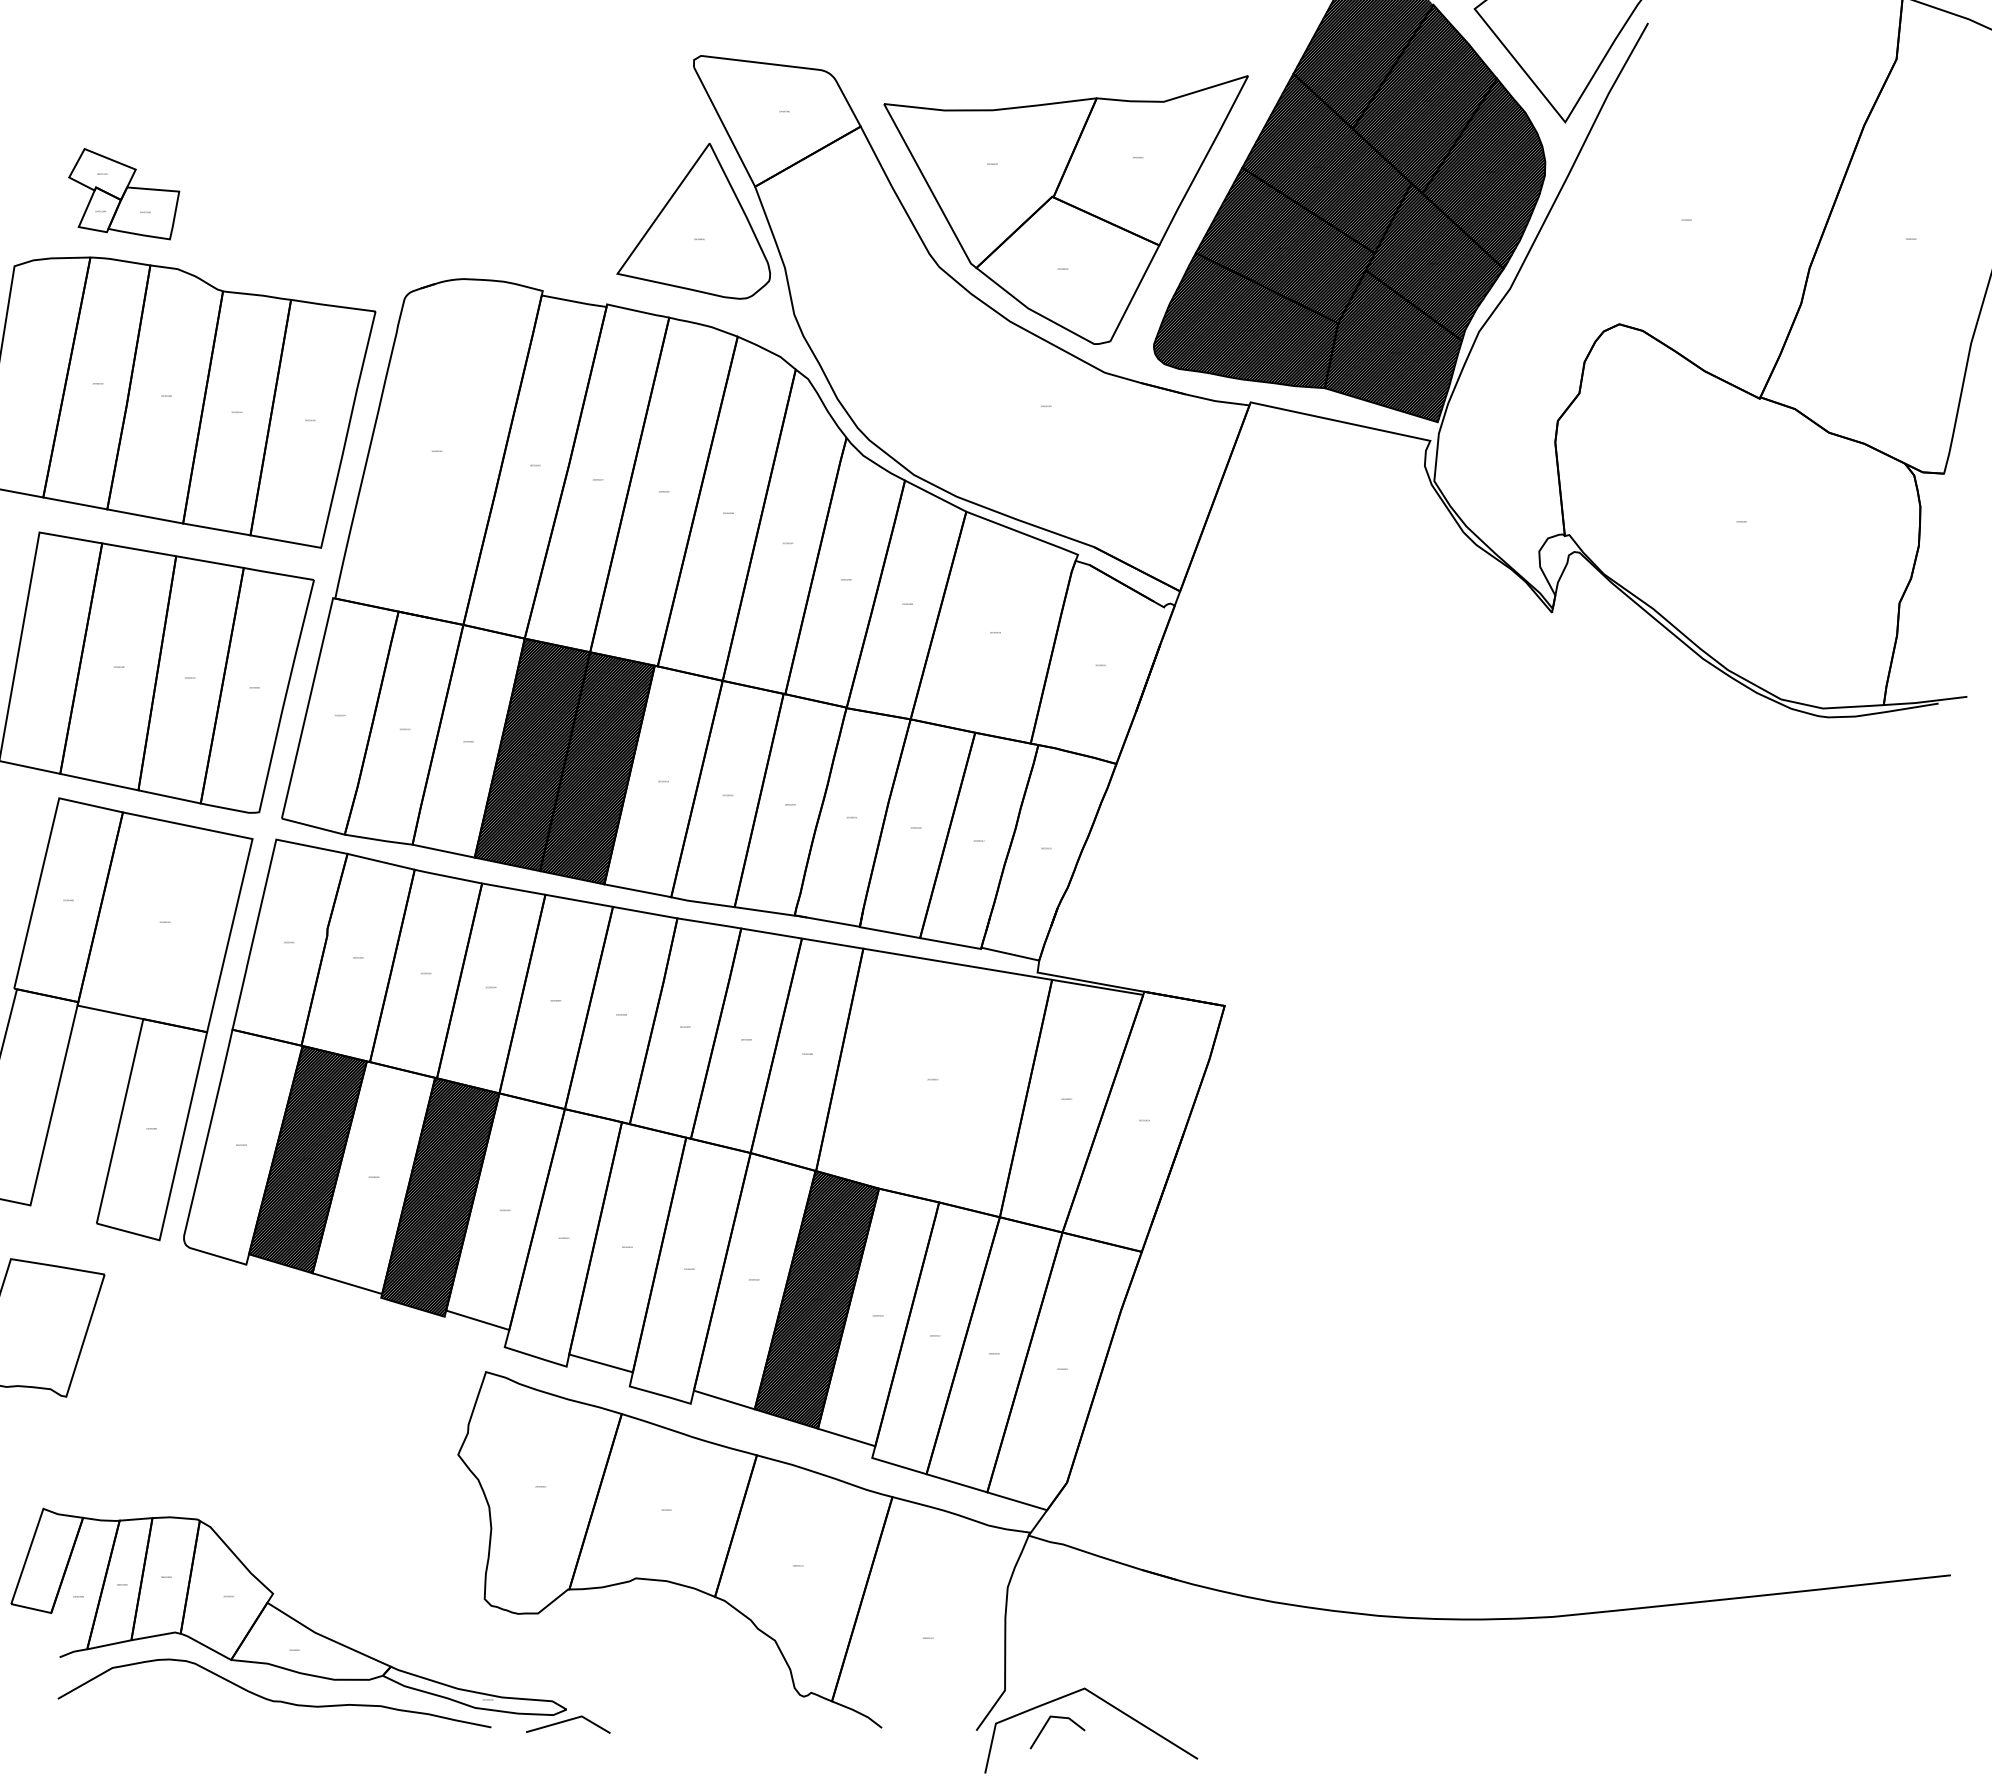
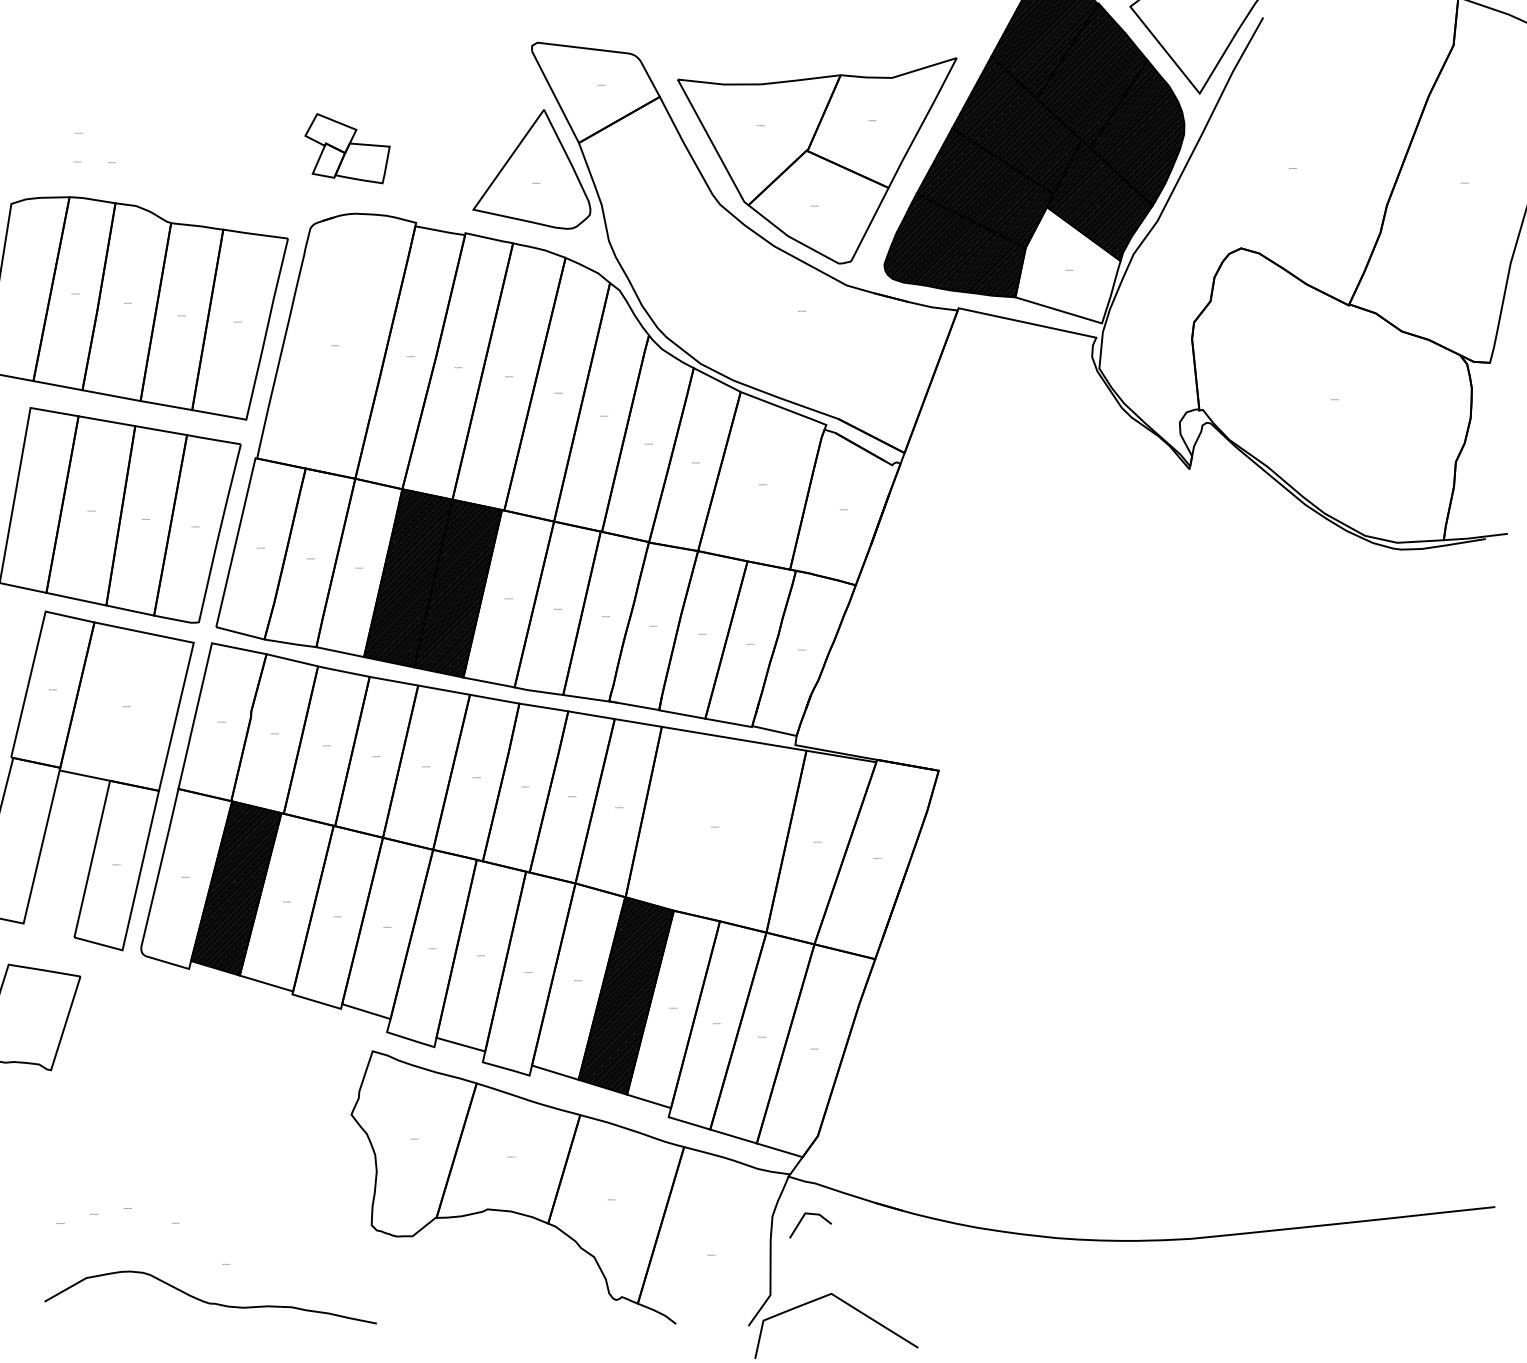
part: (124, 194) -> (347, 148), moved
hatch: (1393, 346) -> (1068, 265), removed
hatch: (439, 1197) -> (337, 917), removed
part: (307, 1626) -> (235, 1246), removed
line: (1046, 1725) -> (802, 1220), moved

